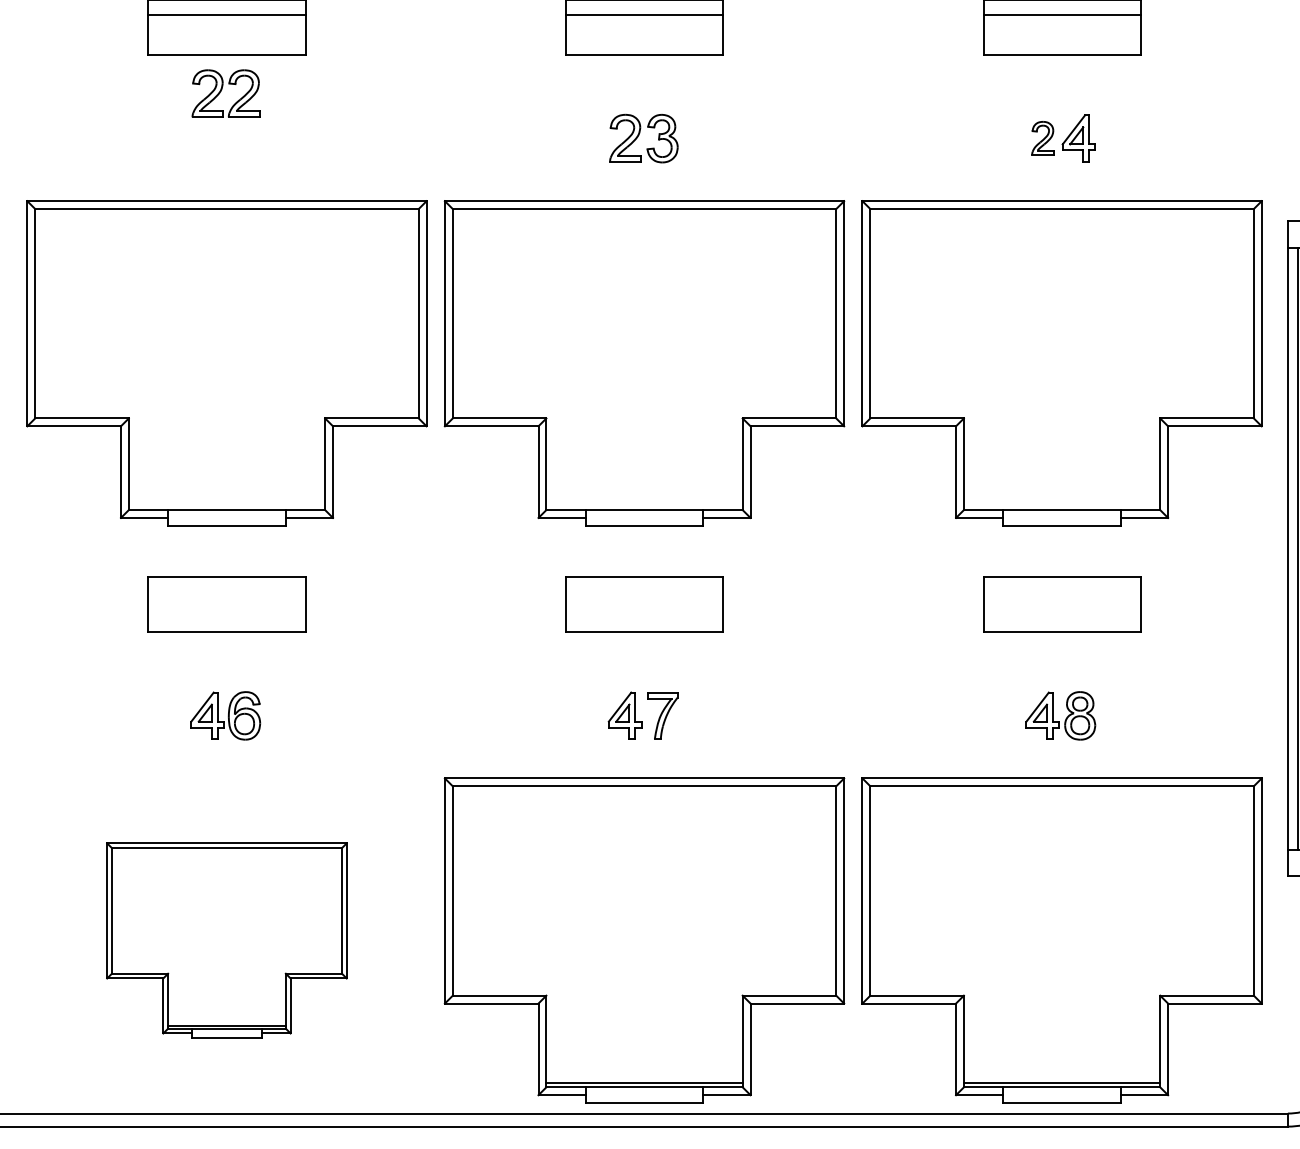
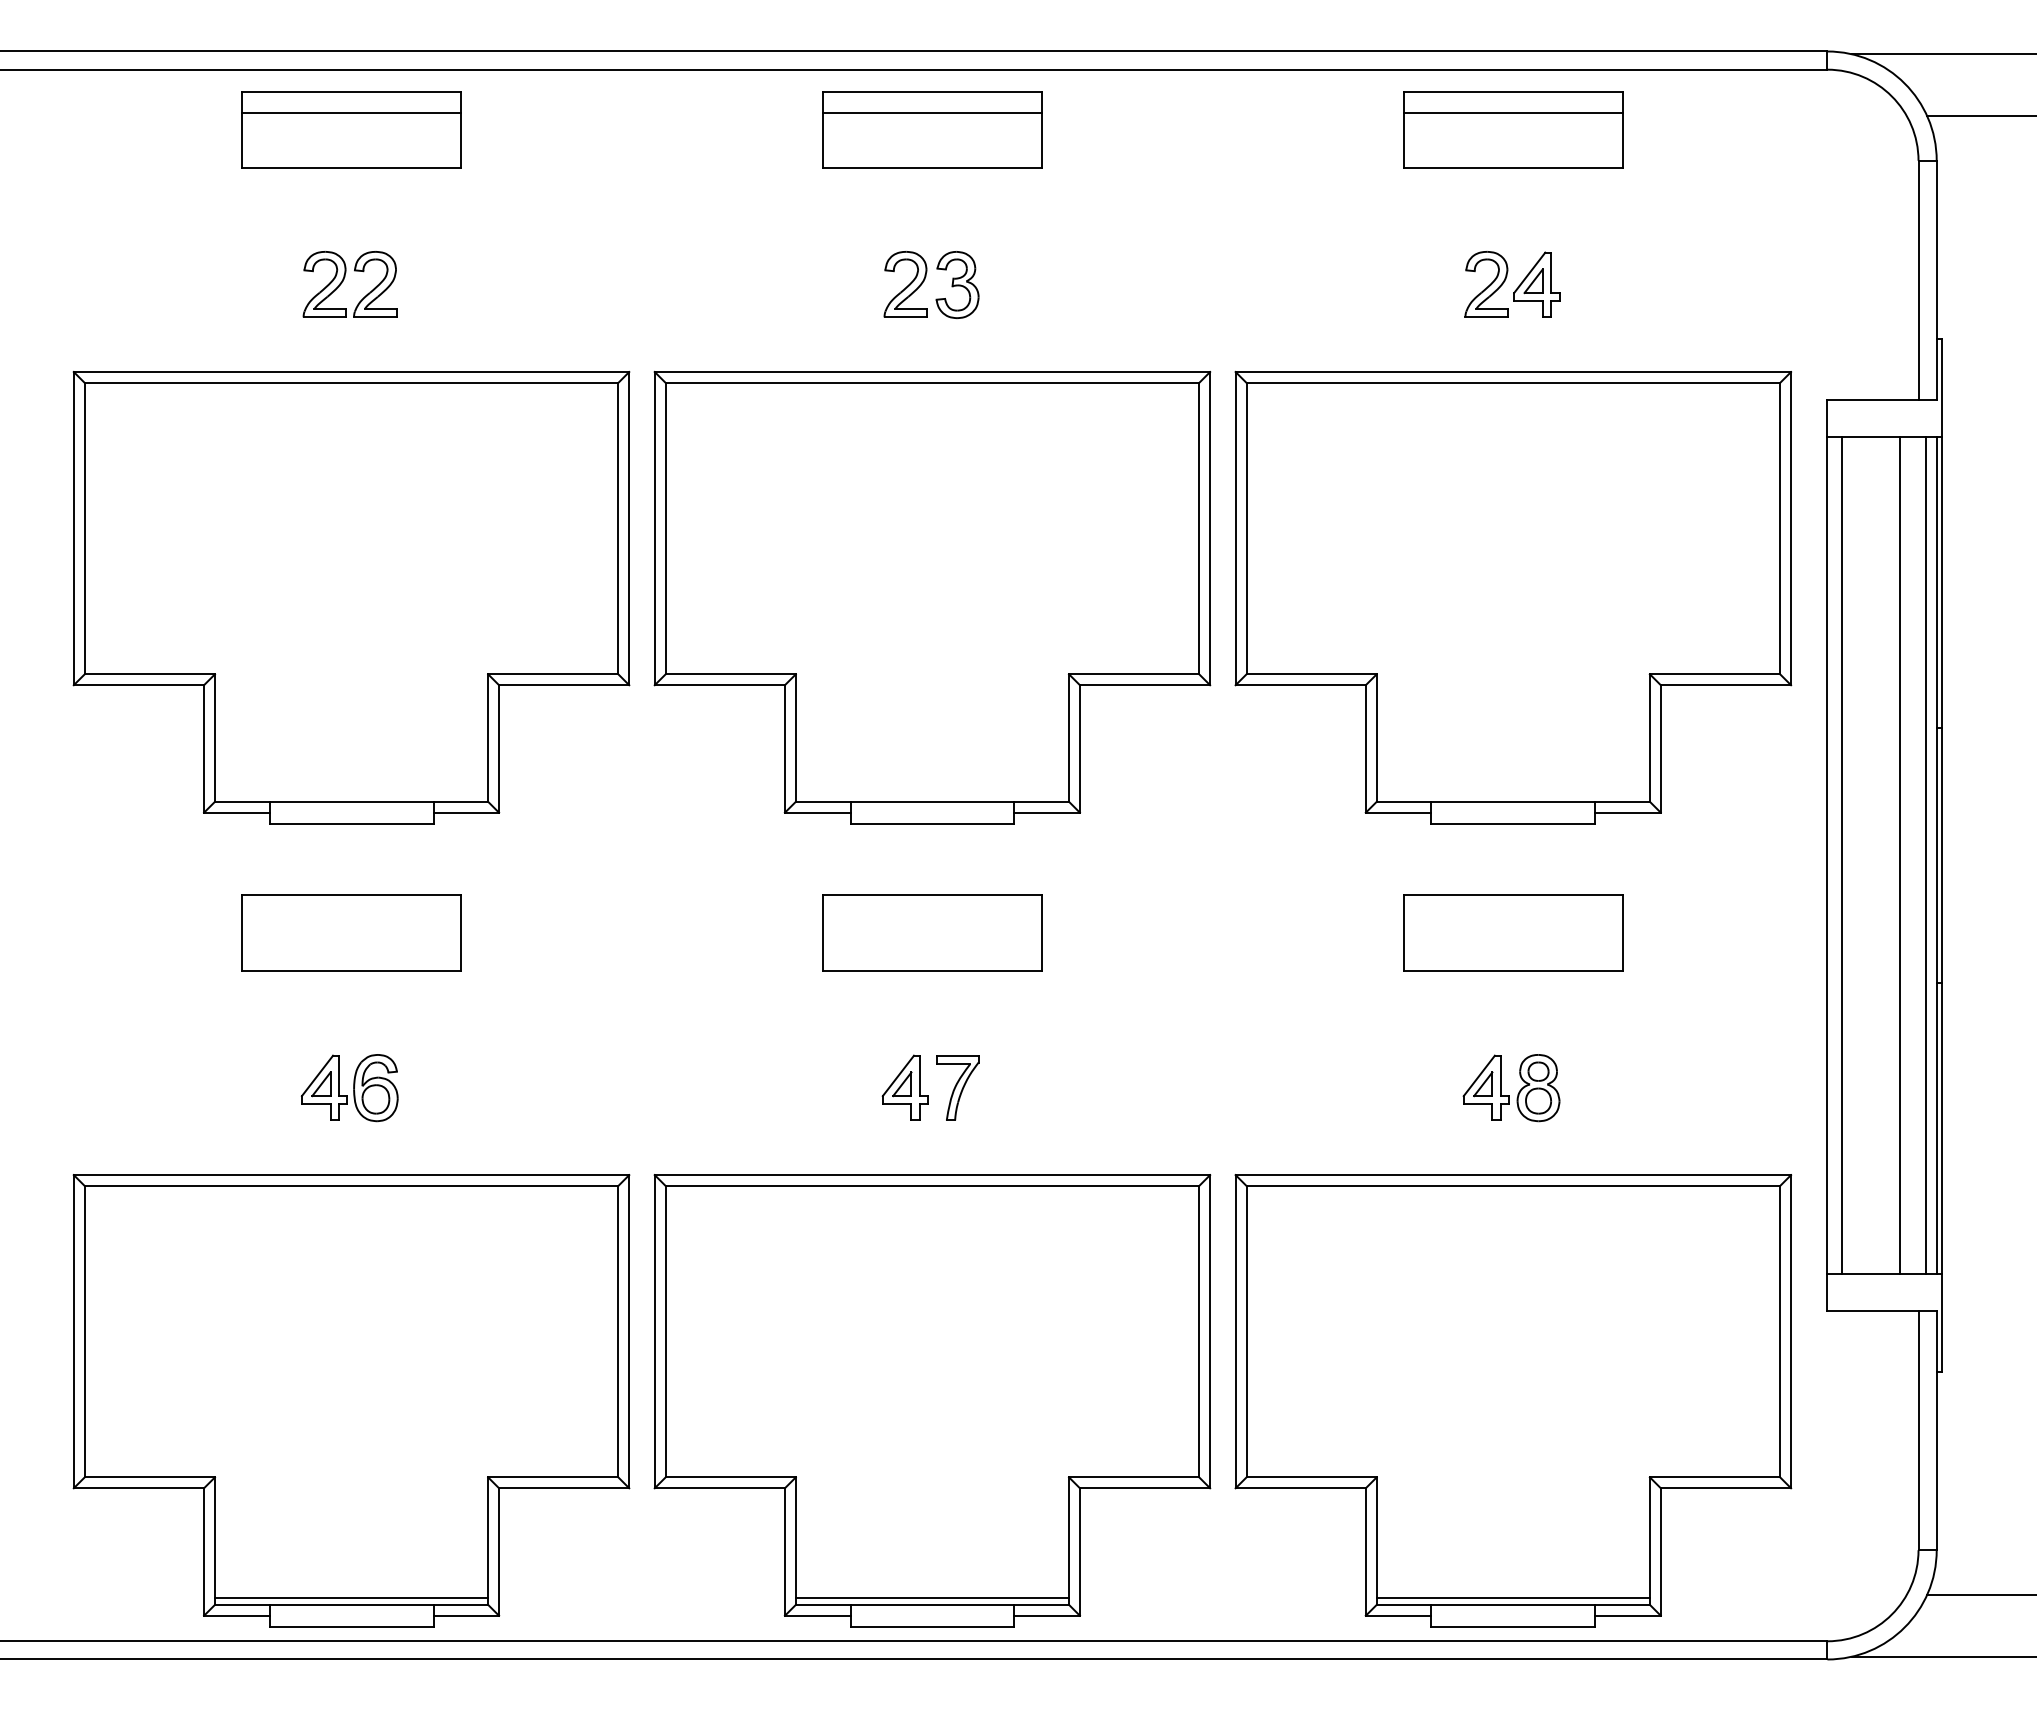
part: (221, 91) -> (343, 281), moved
part: (1042, 138) -> (1486, 284), size x1.43
part: (226, 940) -> (351, 1400), size x1.67

